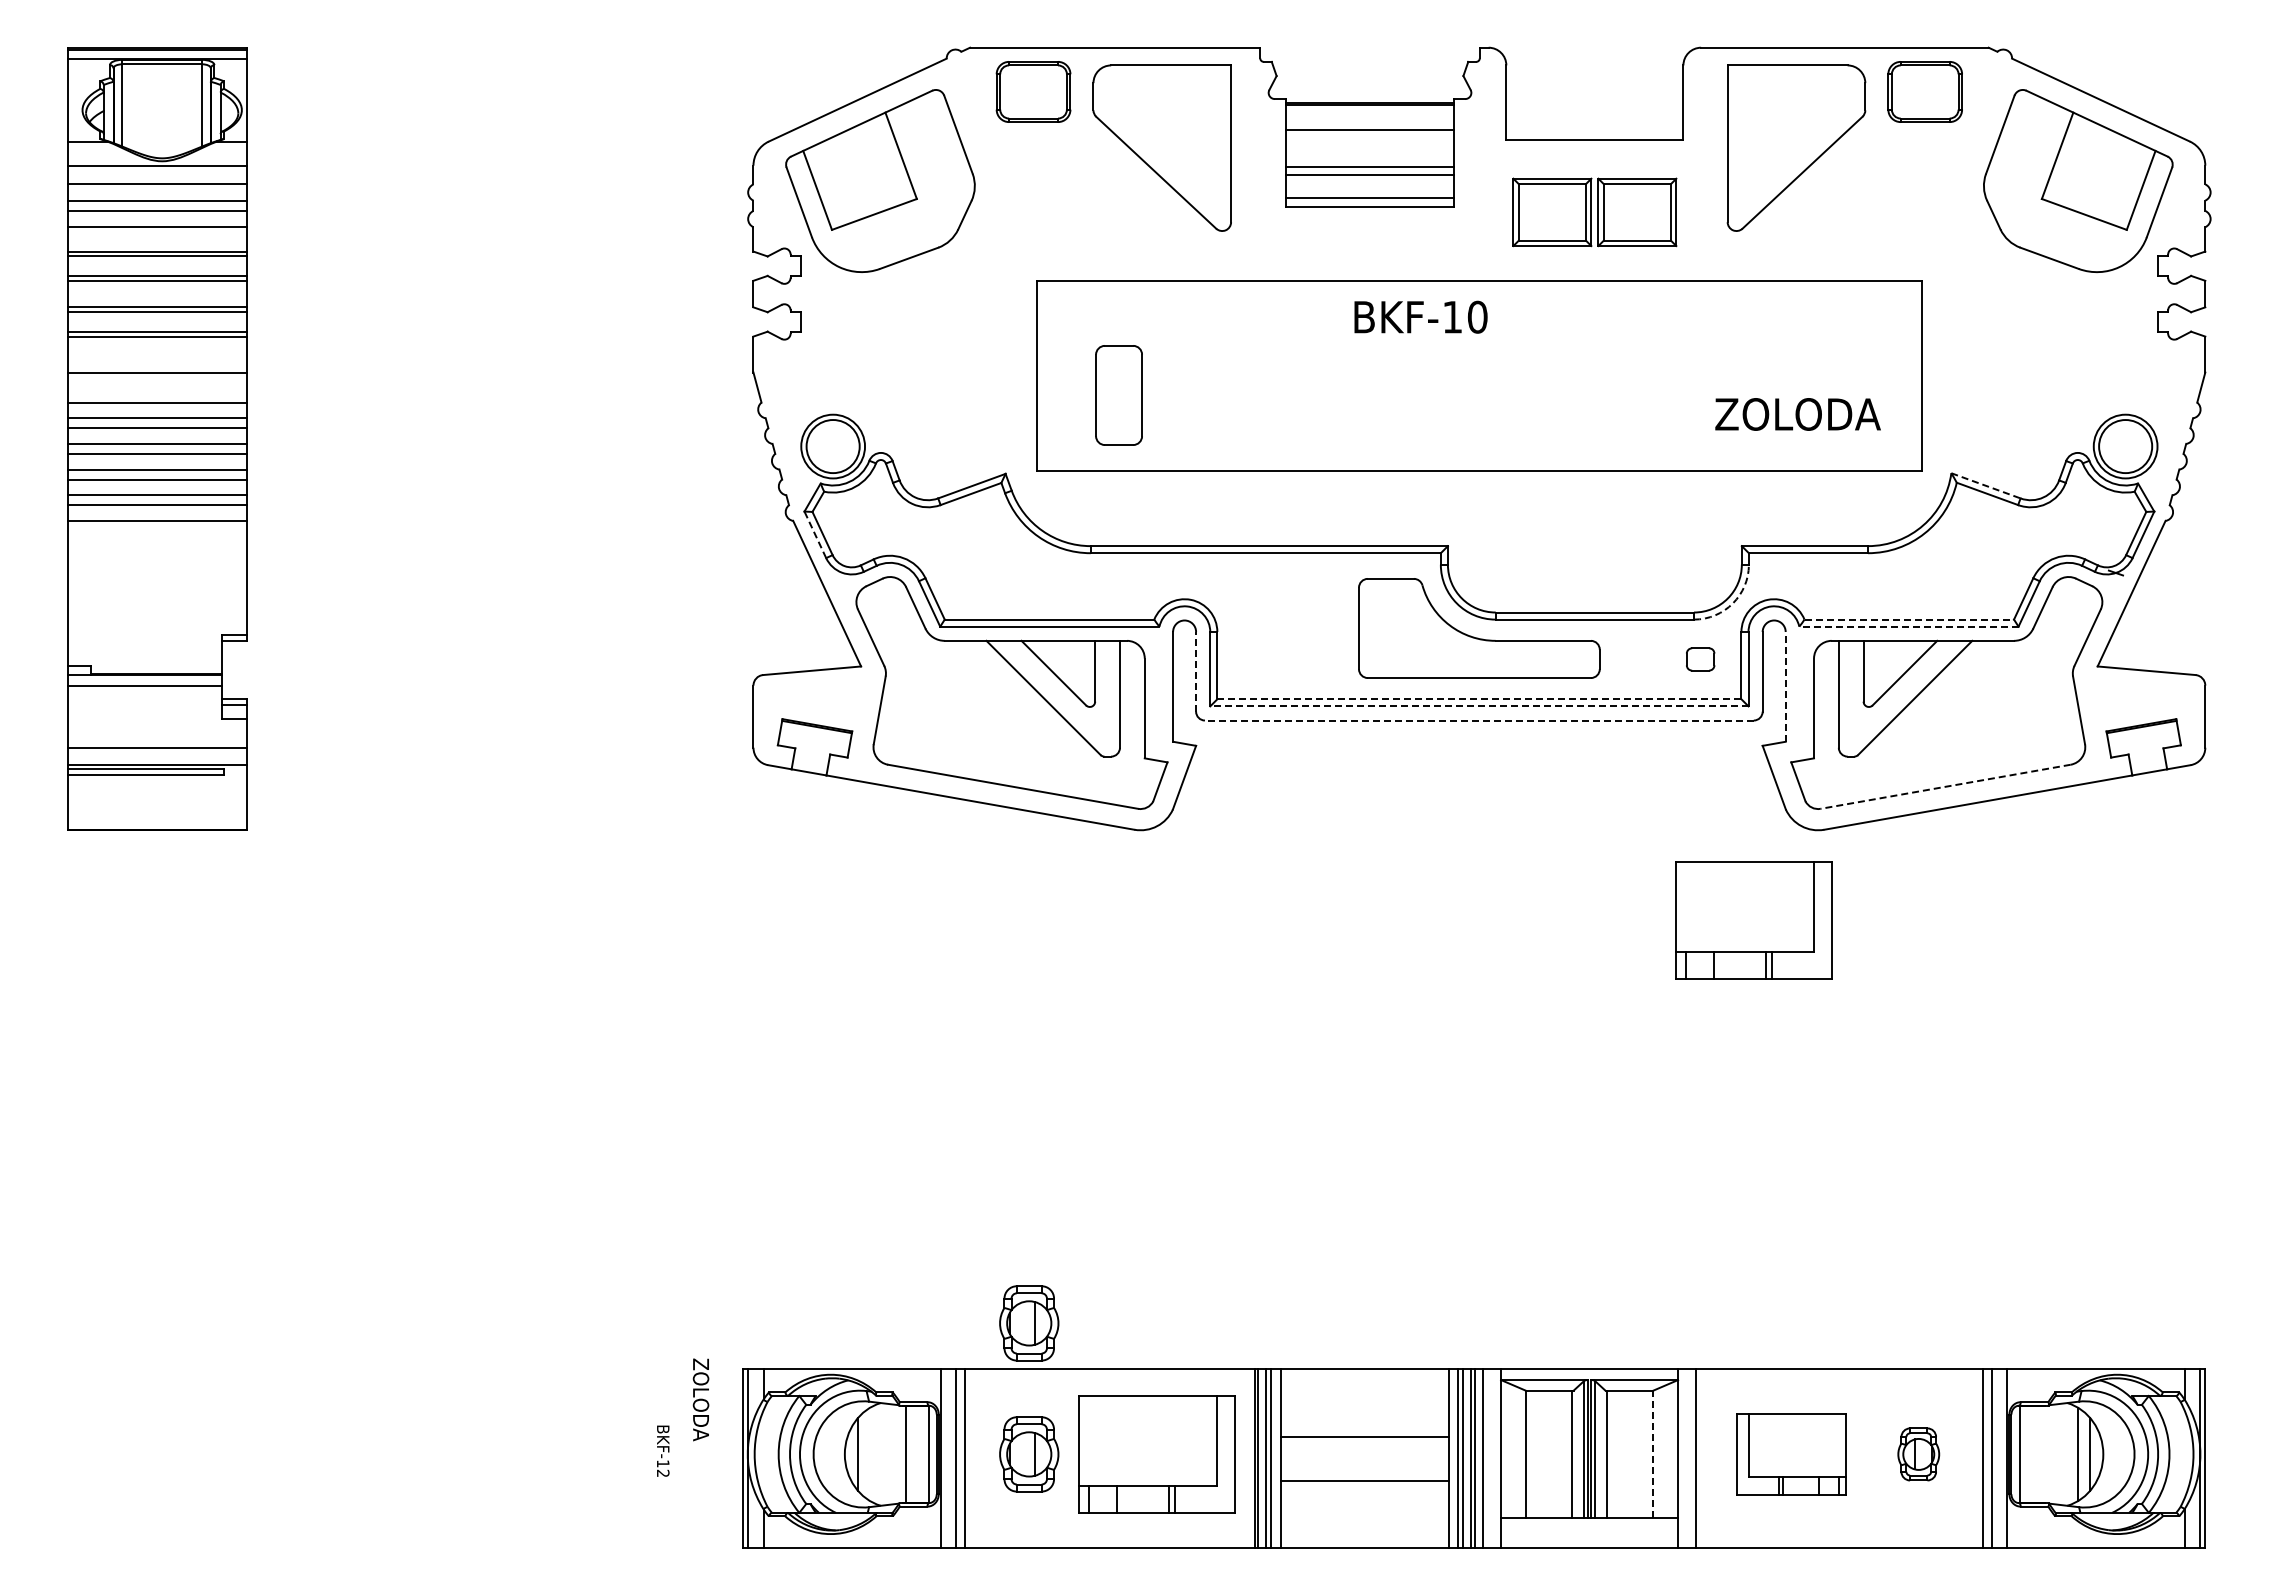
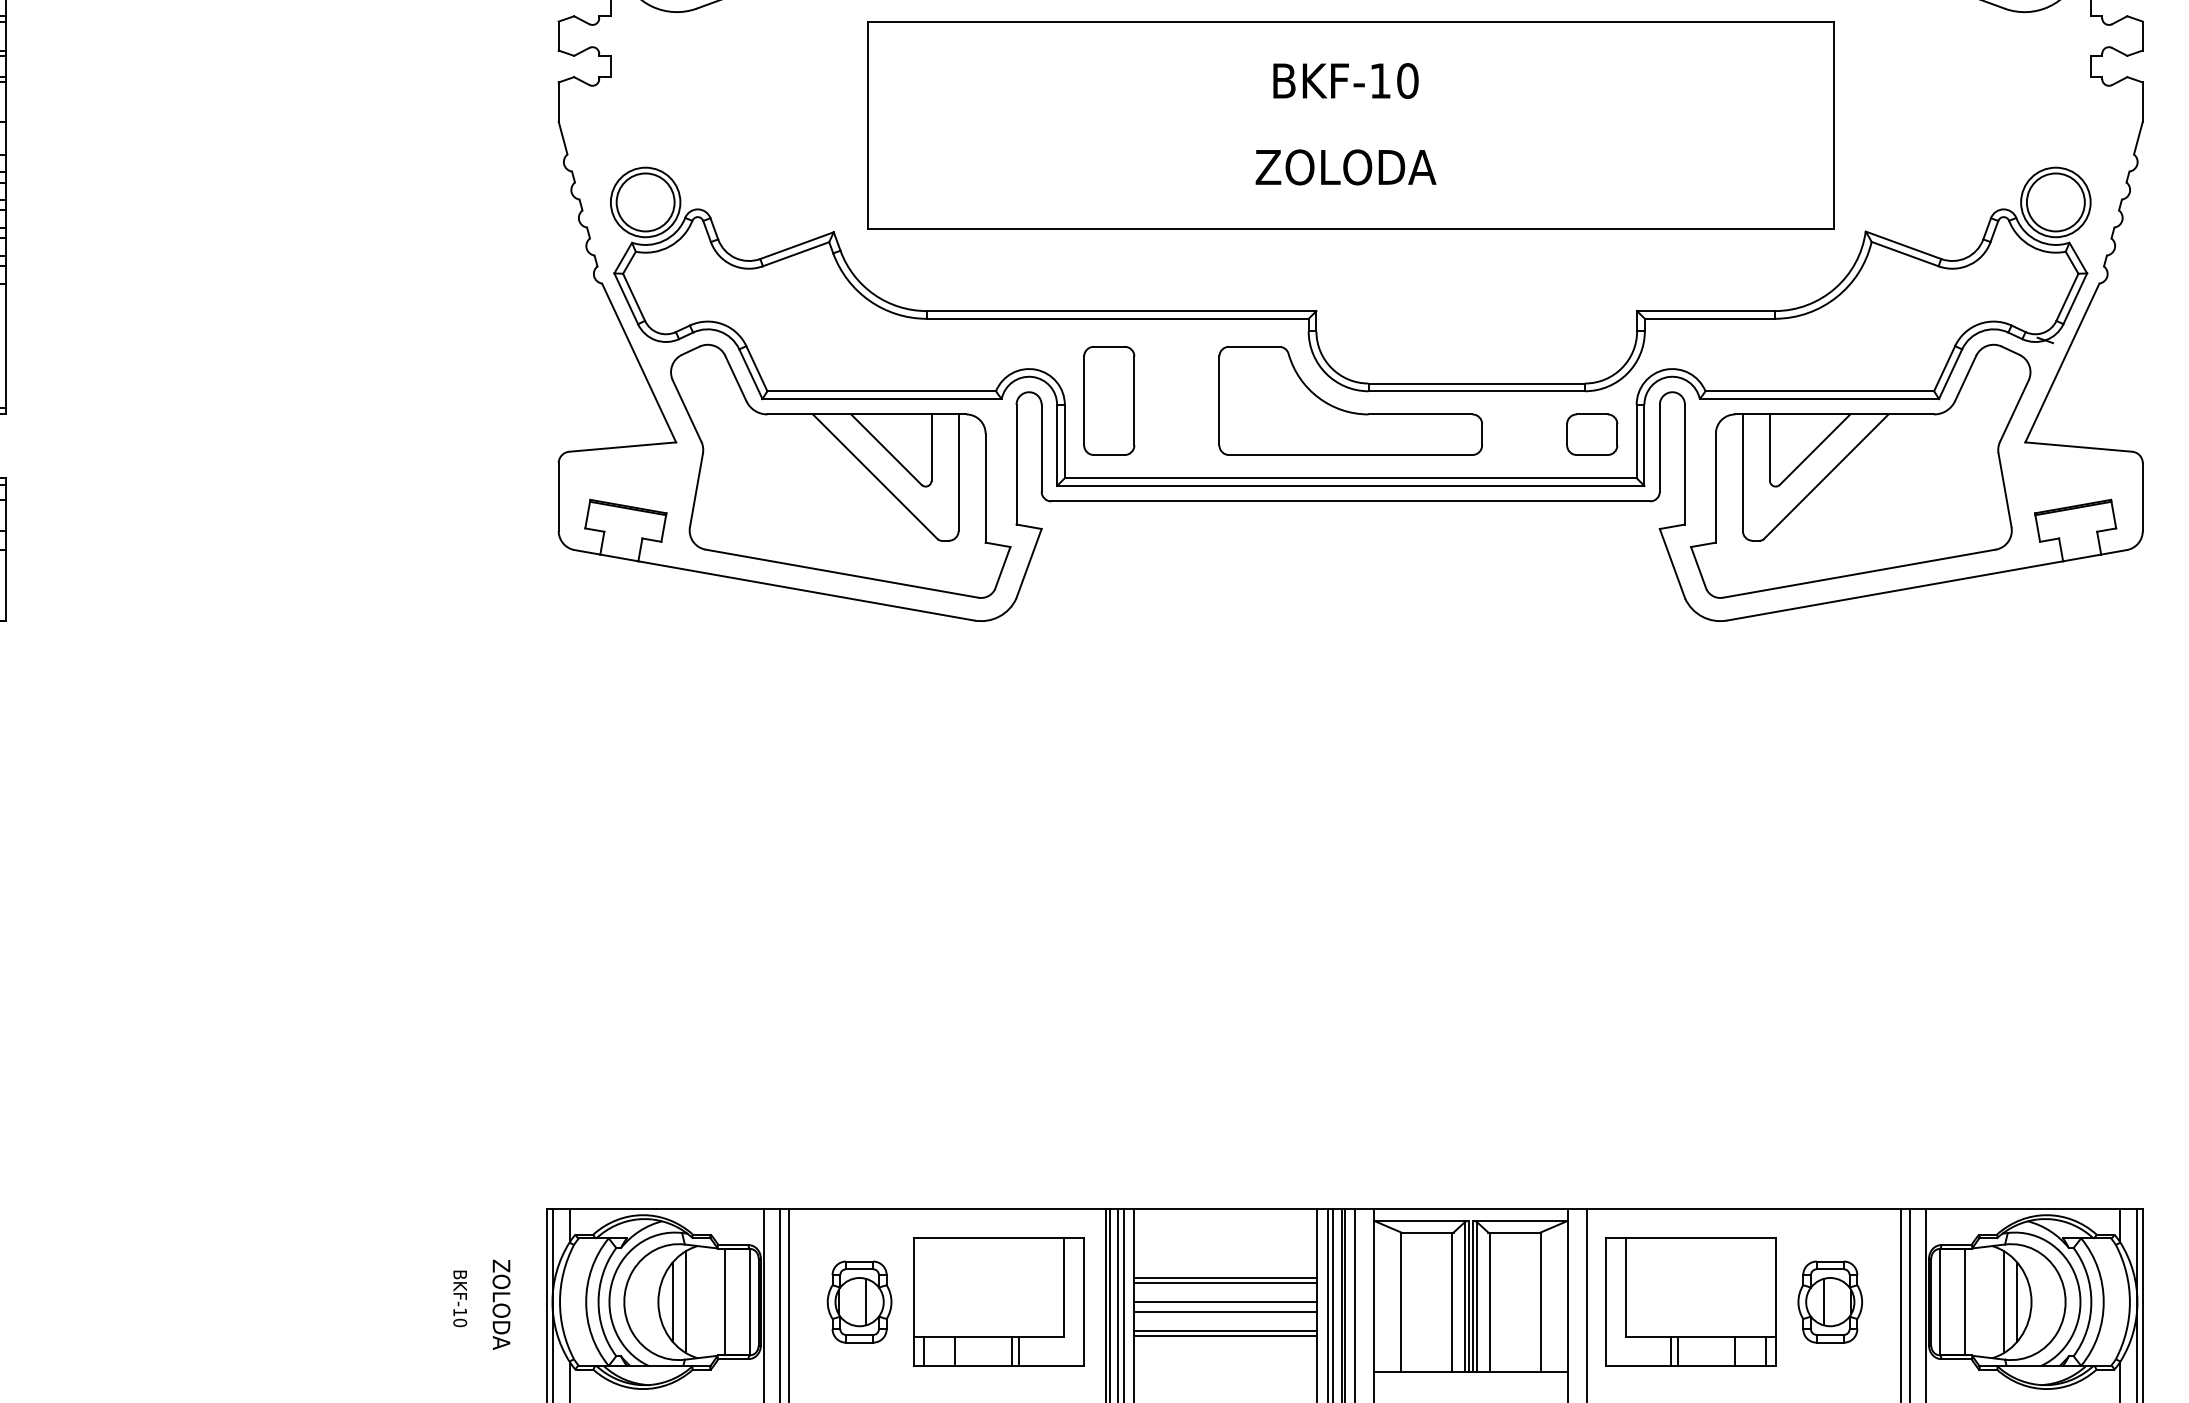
text: (1420, 316) -> (1345, 80), moved
part: (1118, 395) -> (1108, 400), moved
text: (1797, 414) -> (1345, 167), moved
line: (1985, 485) -> (1902, 244), dashed -> solid
line: (815, 534) -> (626, 298), dashed -> solid
arc: (1732, 603) -> (1626, 373), dashed -> solid
line: (1909, 619) -> (1820, 391), dashed -> solid
line: (1908, 626) -> (1818, 398), dashed -> solid
part: (1700, 659) -> (1592, 434), size x1.67
line: (1196, 671) -> (1042, 447), dashed -> solid
line: (1785, 686) -> (1684, 464), dashed -> solid
line: (1479, 699) -> (1350, 478), dashed -> solid
line: (1478, 706) -> (1349, 486), dashed -> solid
line: (1478, 720) -> (1349, 501), dashed -> solid
line: (1945, 786) -> (1859, 573), dashed -> solid
part: (1753, 920) -> (1649, 719), removed
part: (1029, 1323) -> (859, 1159), removed
text: (700, 1399) -> (500, 1304), moved
line: (1364, 1432) -> (1225, 1278), added
line: (869, 1453) -> (685, 1301), added
line: (1364, 1454) -> (1225, 1302), added
line: (1653, 1454) -> (1540, 1302), dashed -> solid
part: (1791, 1454) -> (1691, 1302), size x1.43
part: (1918, 1454) -> (1829, 1302), size x1.43
line: (2042, 1454) -> (1965, 1302), added
line: (1364, 1463) -> (1225, 1312), added
text: (662, 1473) -> (459, 1322), BKF-12 -> BKF-10
line: (1364, 1485) -> (1225, 1336), added

